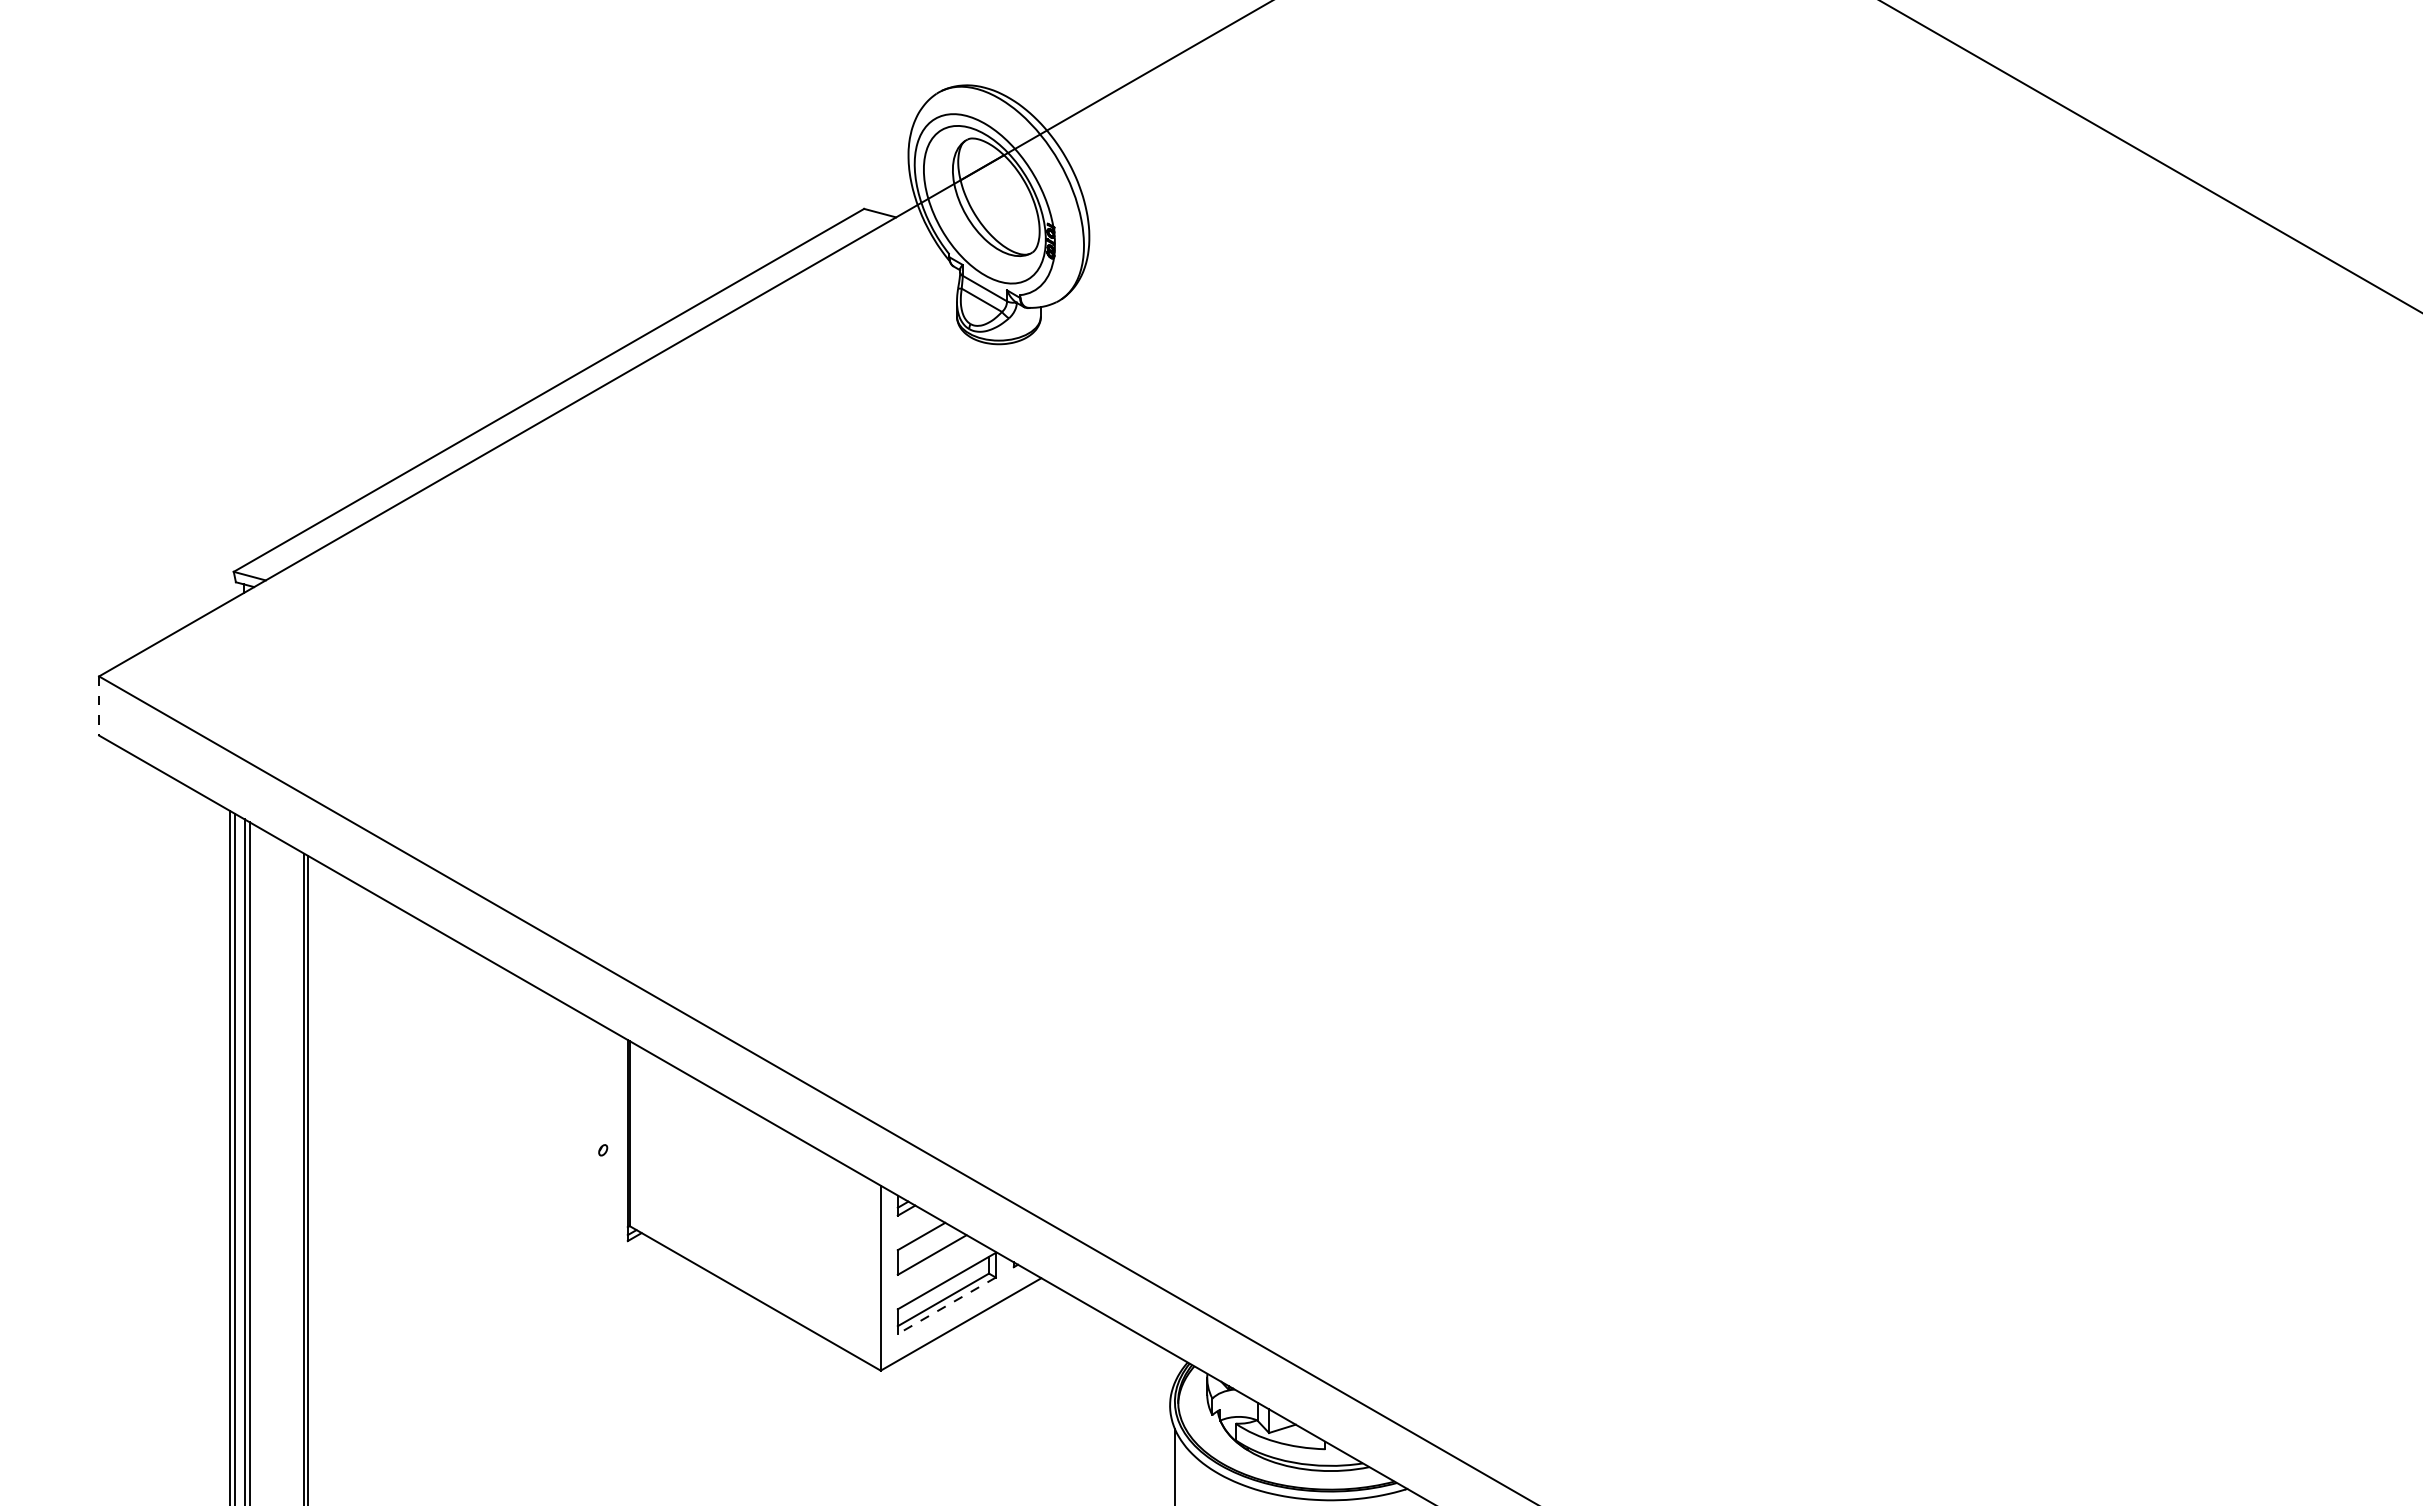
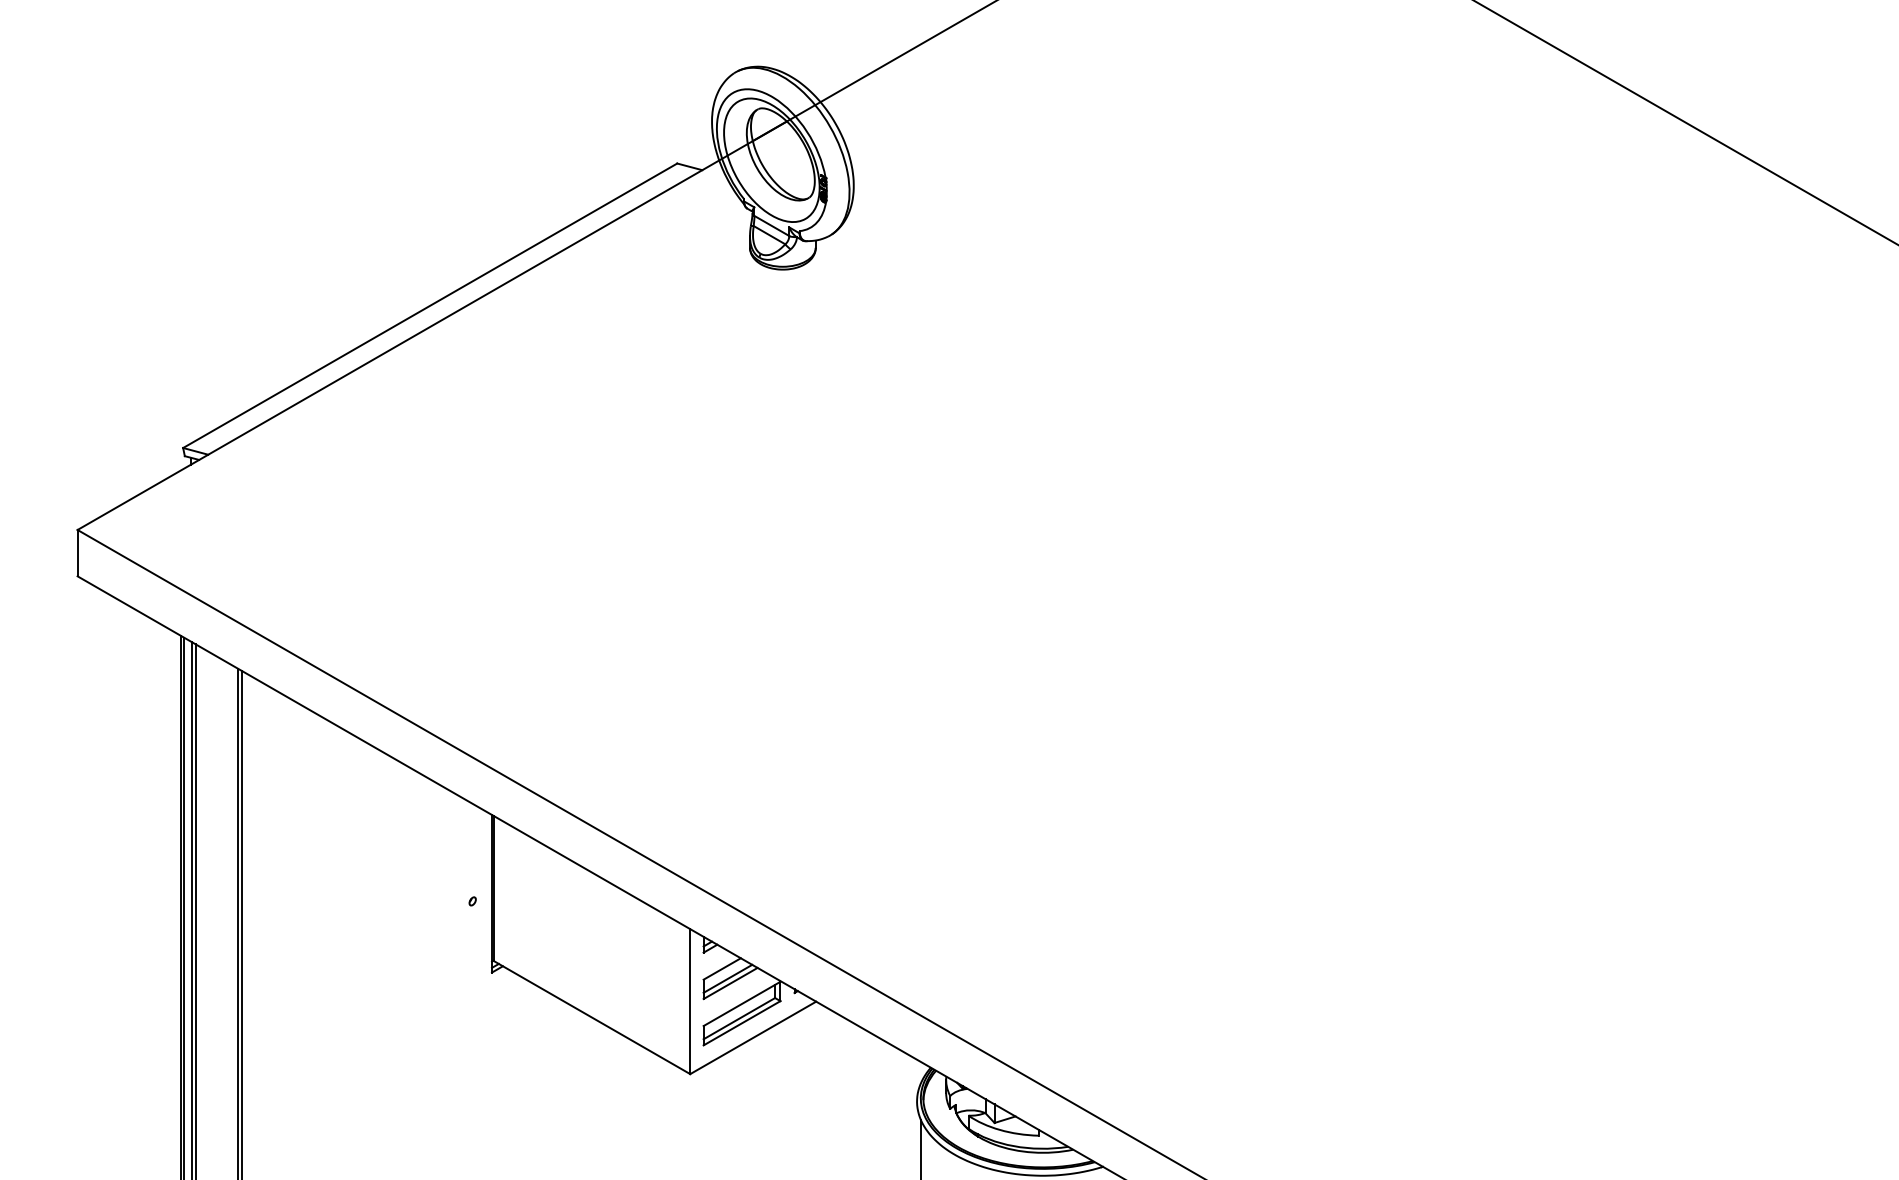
line: (99, 706) -> (77, 553), dashed -> solid
line: (928, 1248) -> (727, 978), added
line: (946, 1305) -> (741, 1023), dashed -> solid

